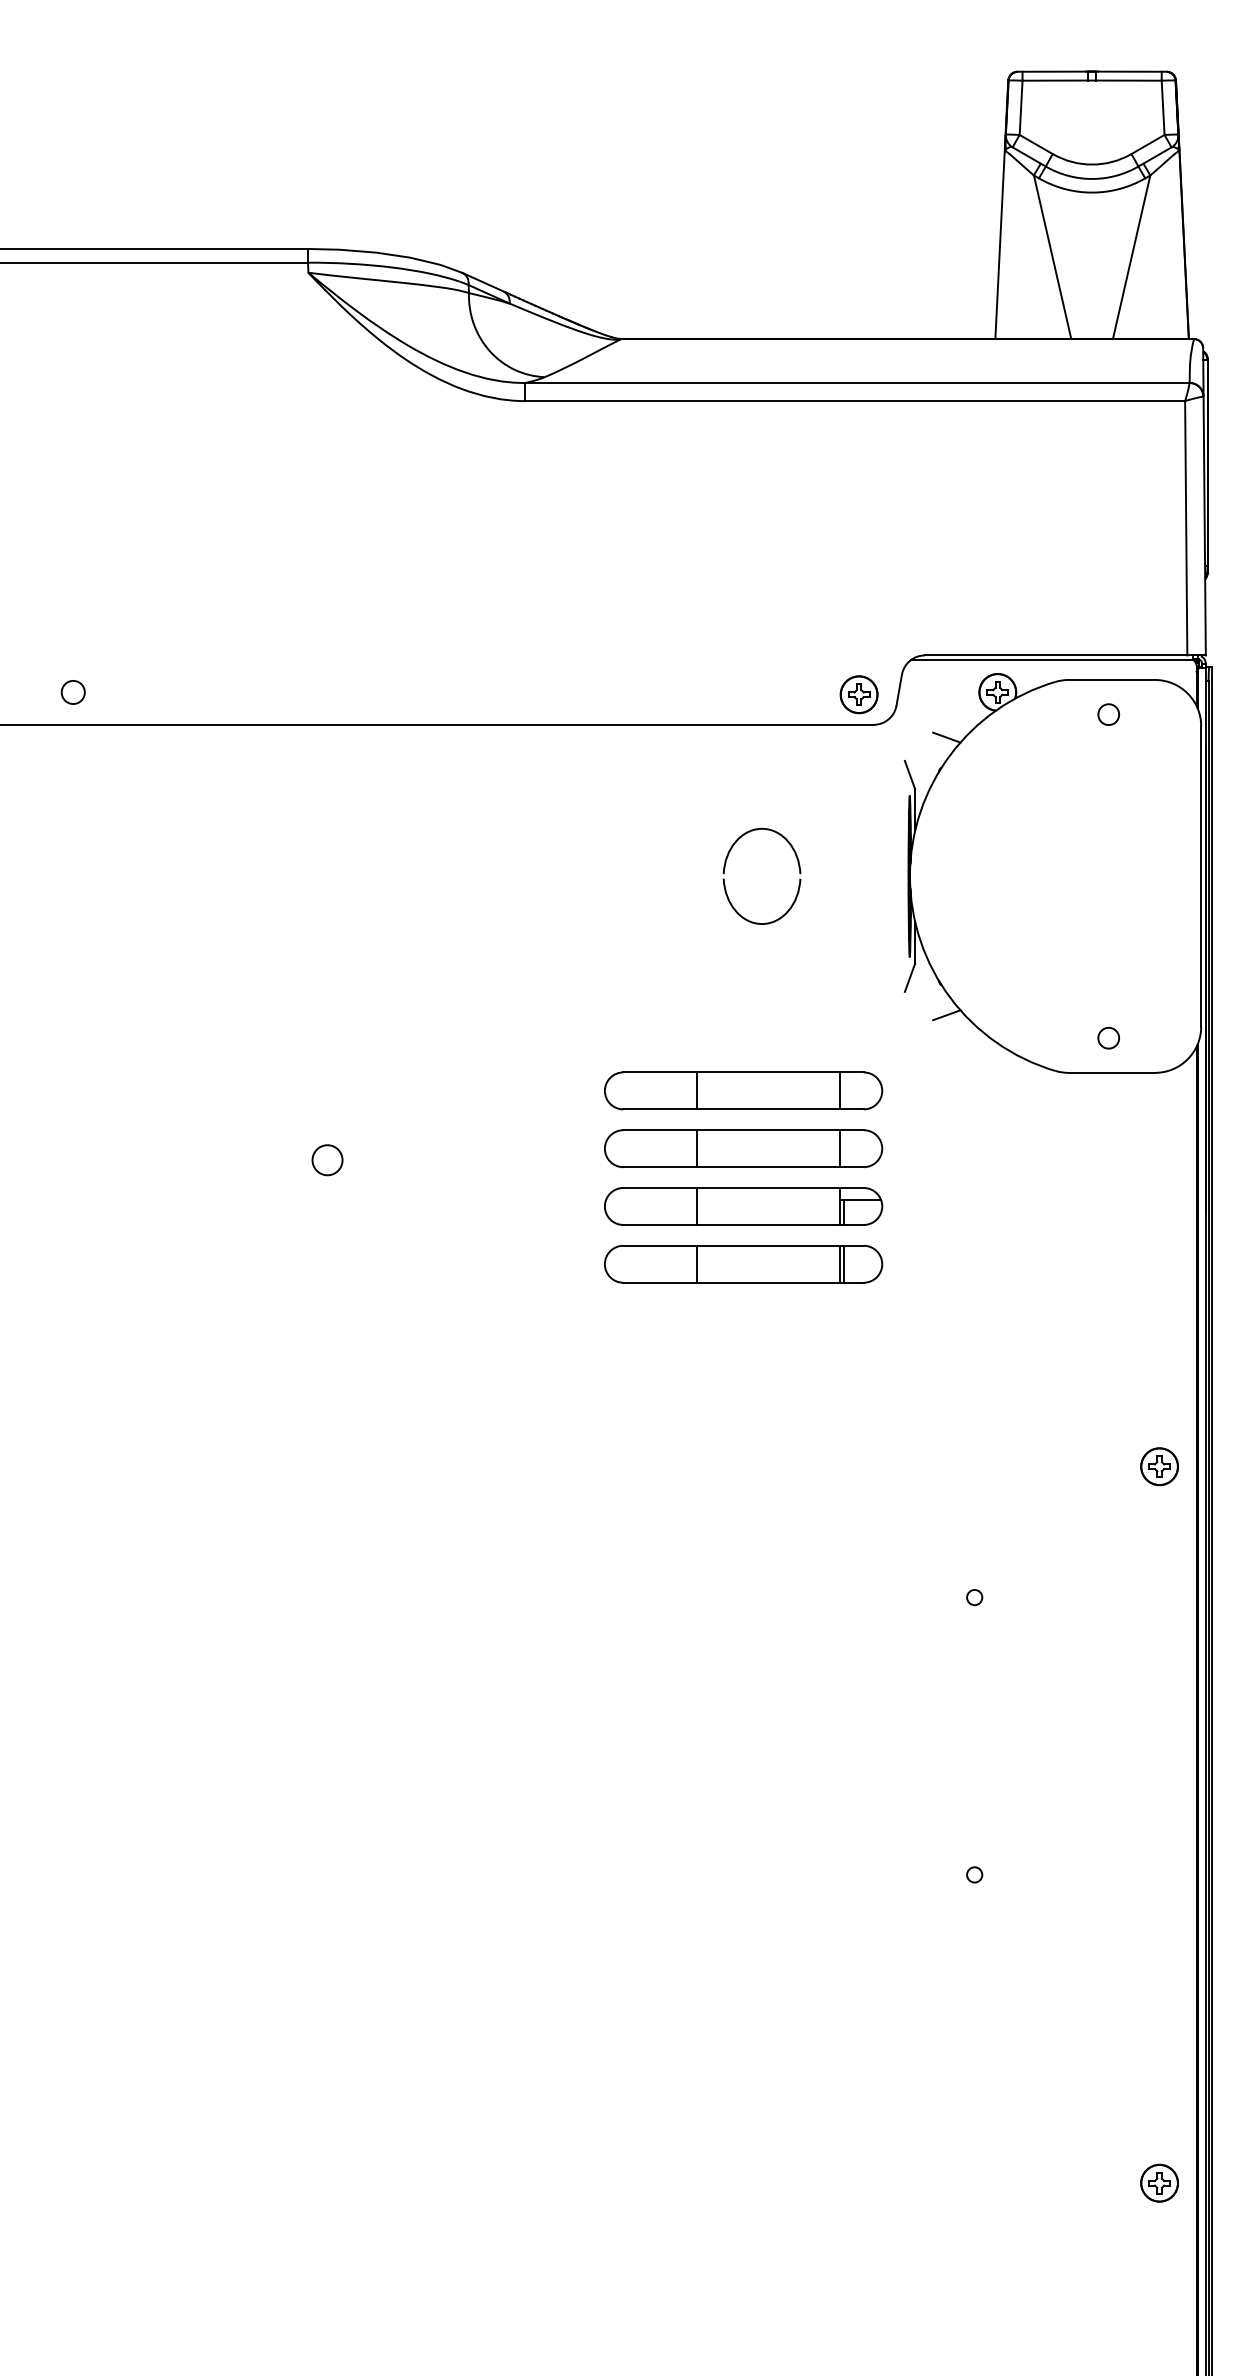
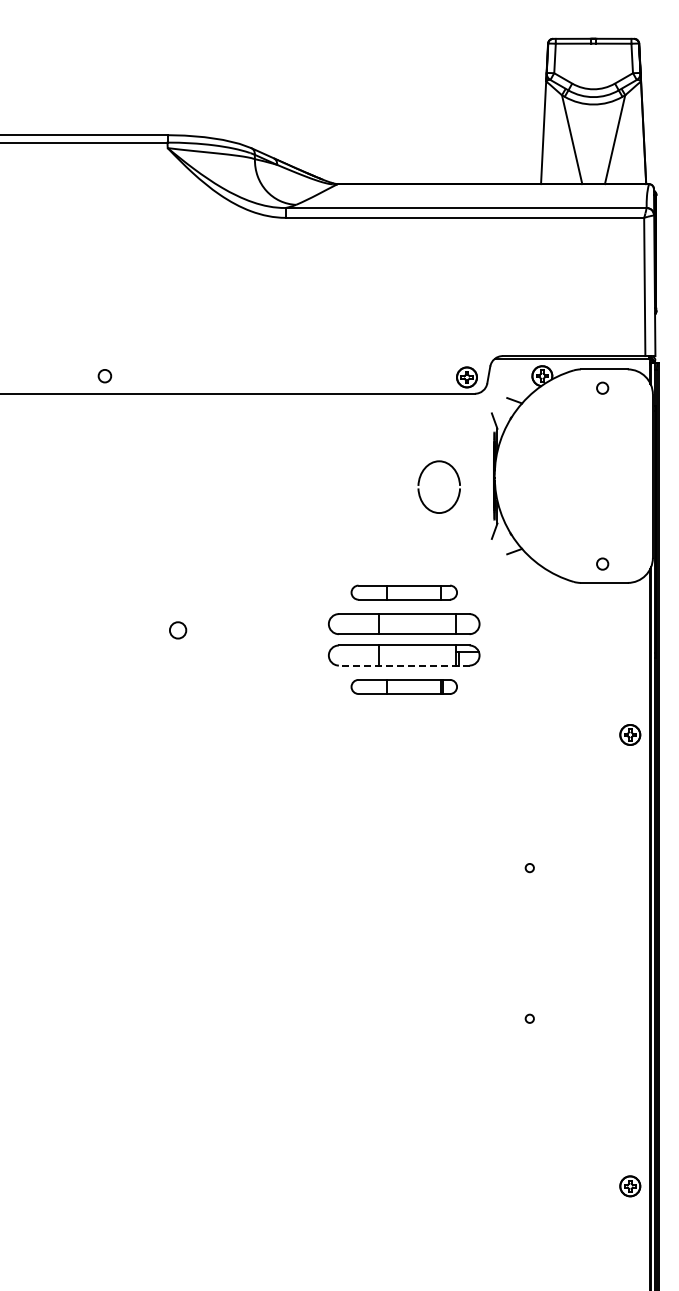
circle: (72, 693) -> (104, 376), moved
part: (727, 864) -> (420, 480), moved
part: (744, 1090) -> (404, 592), size x0.7
line: (742, 1224) -> (403, 665), solid -> dashed
part: (744, 1263) -> (404, 686), size x0.7
part: (1159, 1465) -> (630, 734), moved

